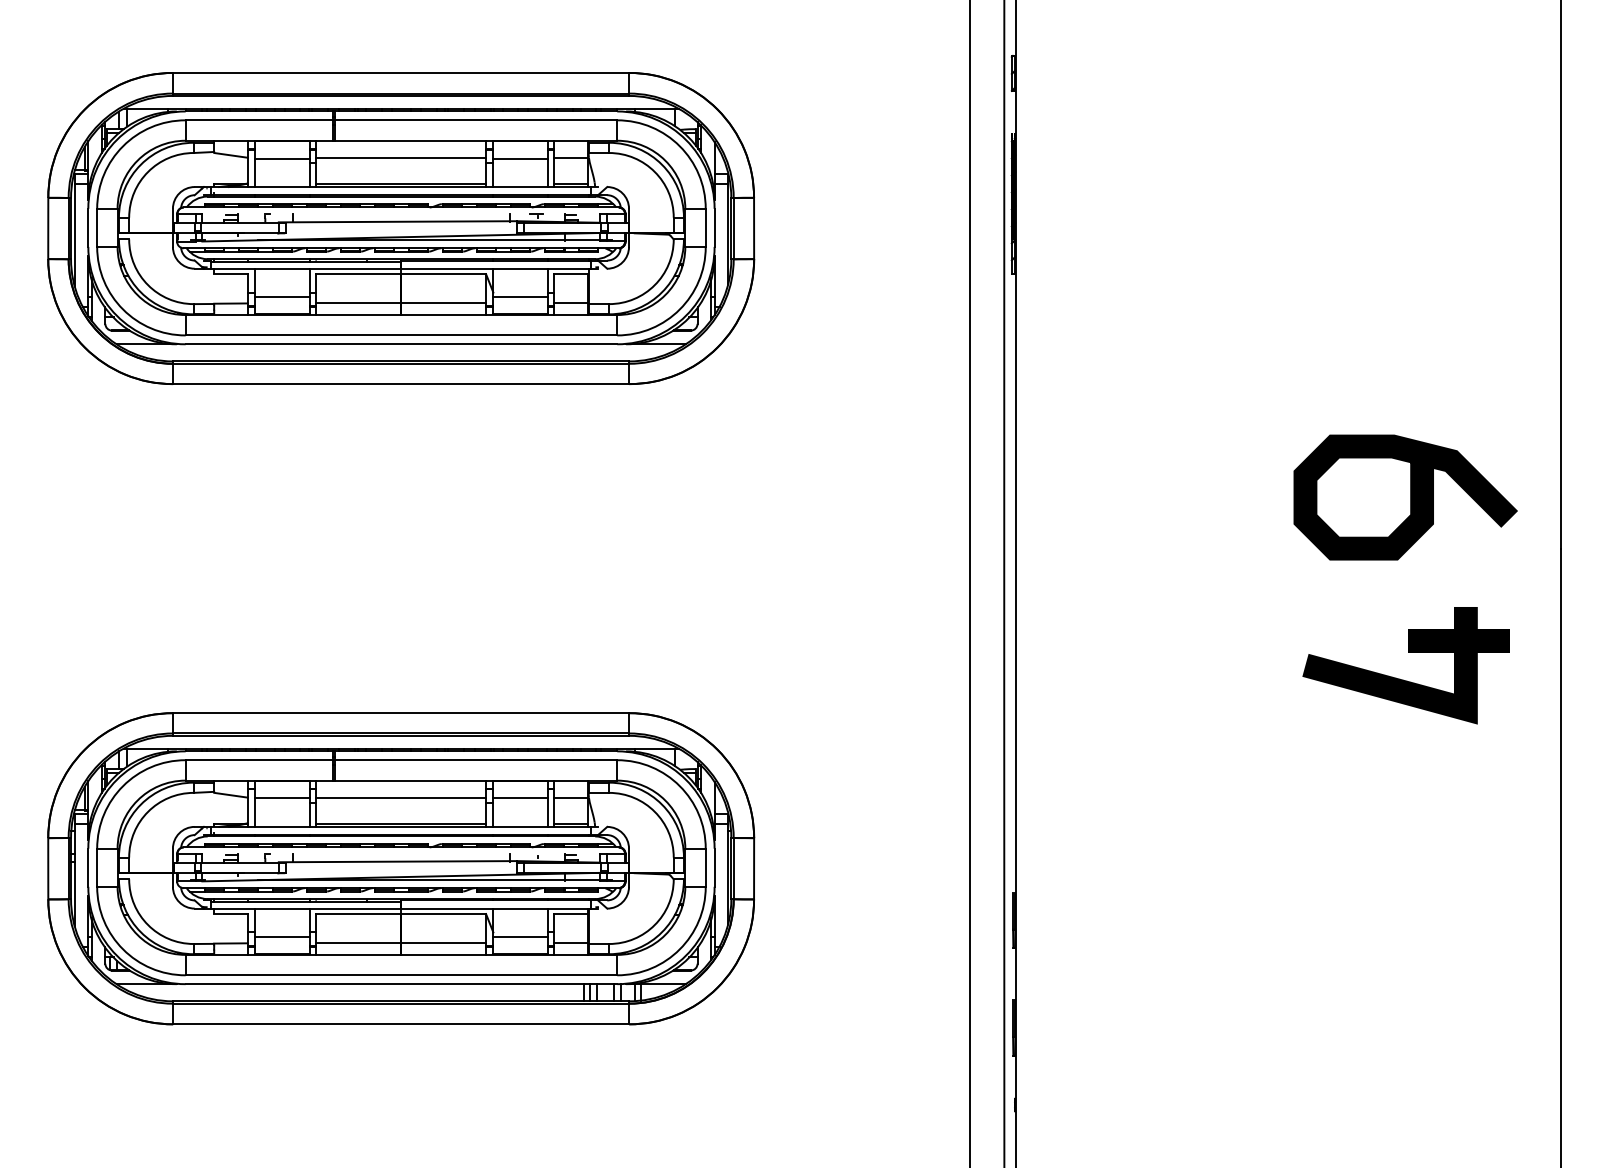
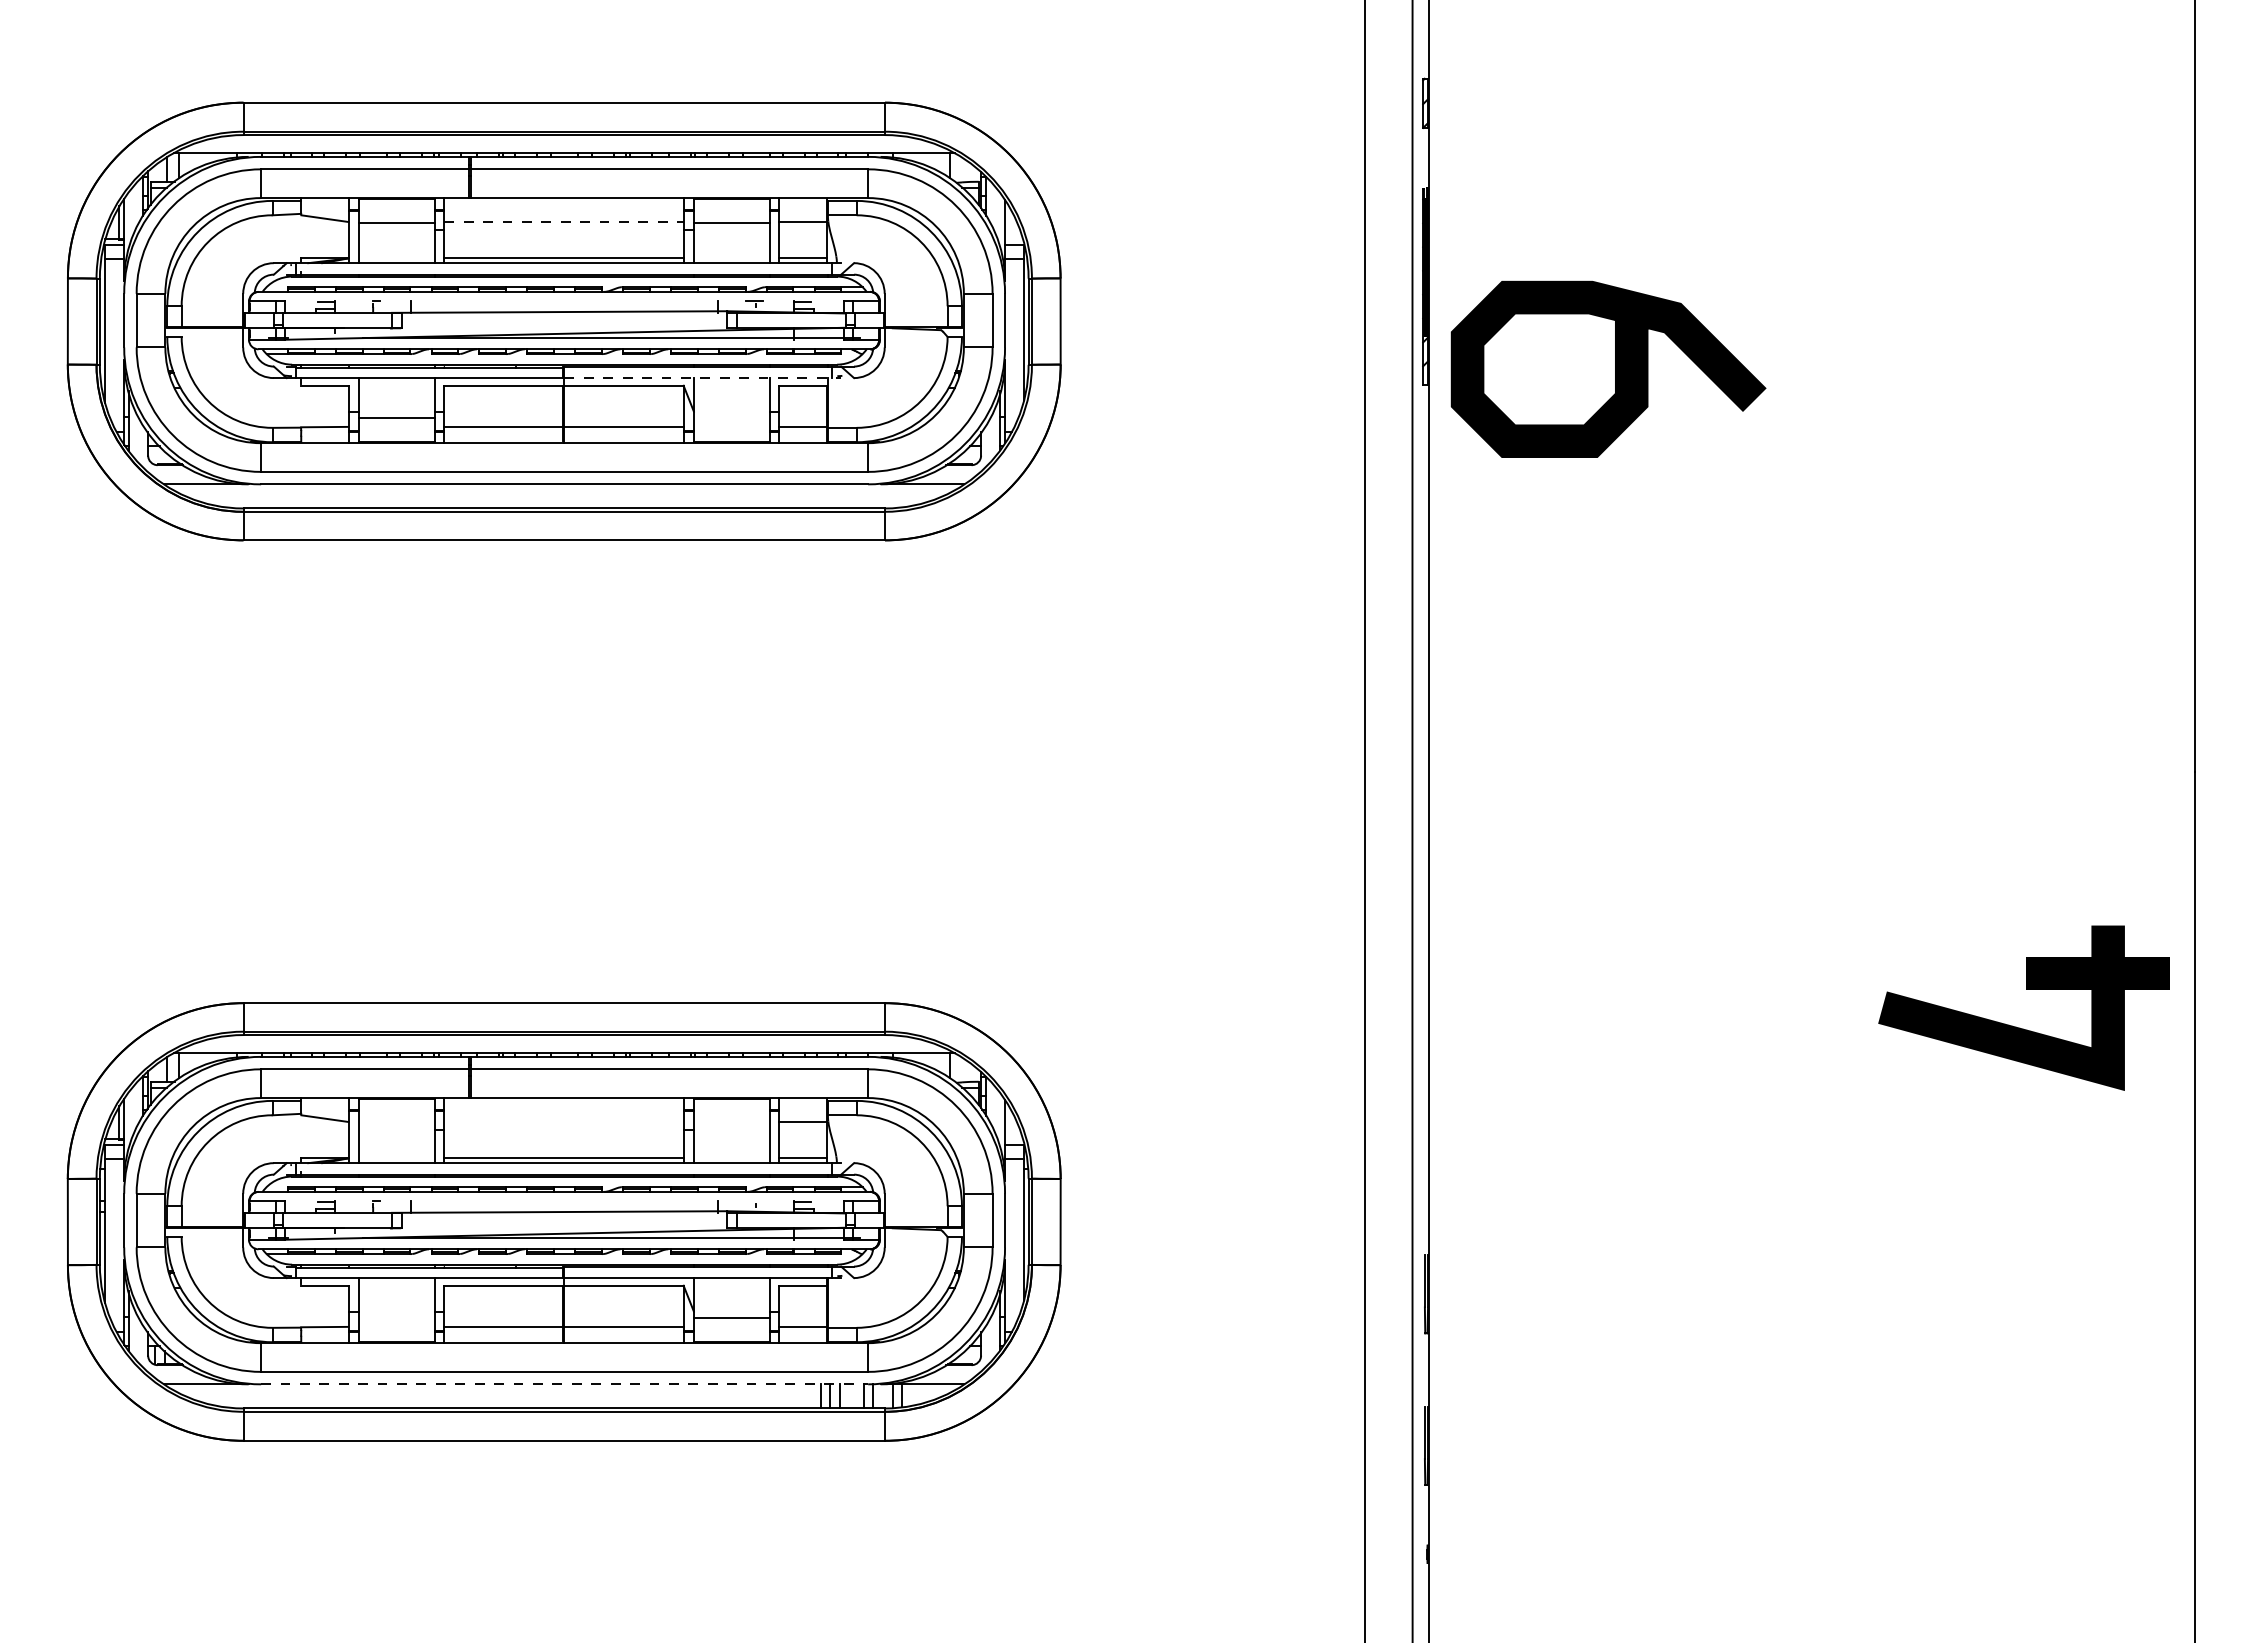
line: (401, 157) -> (564, 221), solid -> dashed
line: (500, 268) -> (703, 377), solid -> dashed
line: (520, 297) -> (732, 418), removed
curve: (1410, 497) -> (1615, 369), moved
part: (1408, 652) -> (2027, 989), moved
line: (400, 797) -> (563, 1121), removed
line: (282, 798) -> (397, 1123), removed
line: (520, 798) -> (732, 1123), removed
line: (282, 937) -> (397, 1318), removed
line: (401, 984) -> (564, 1384), solid -> dashed

